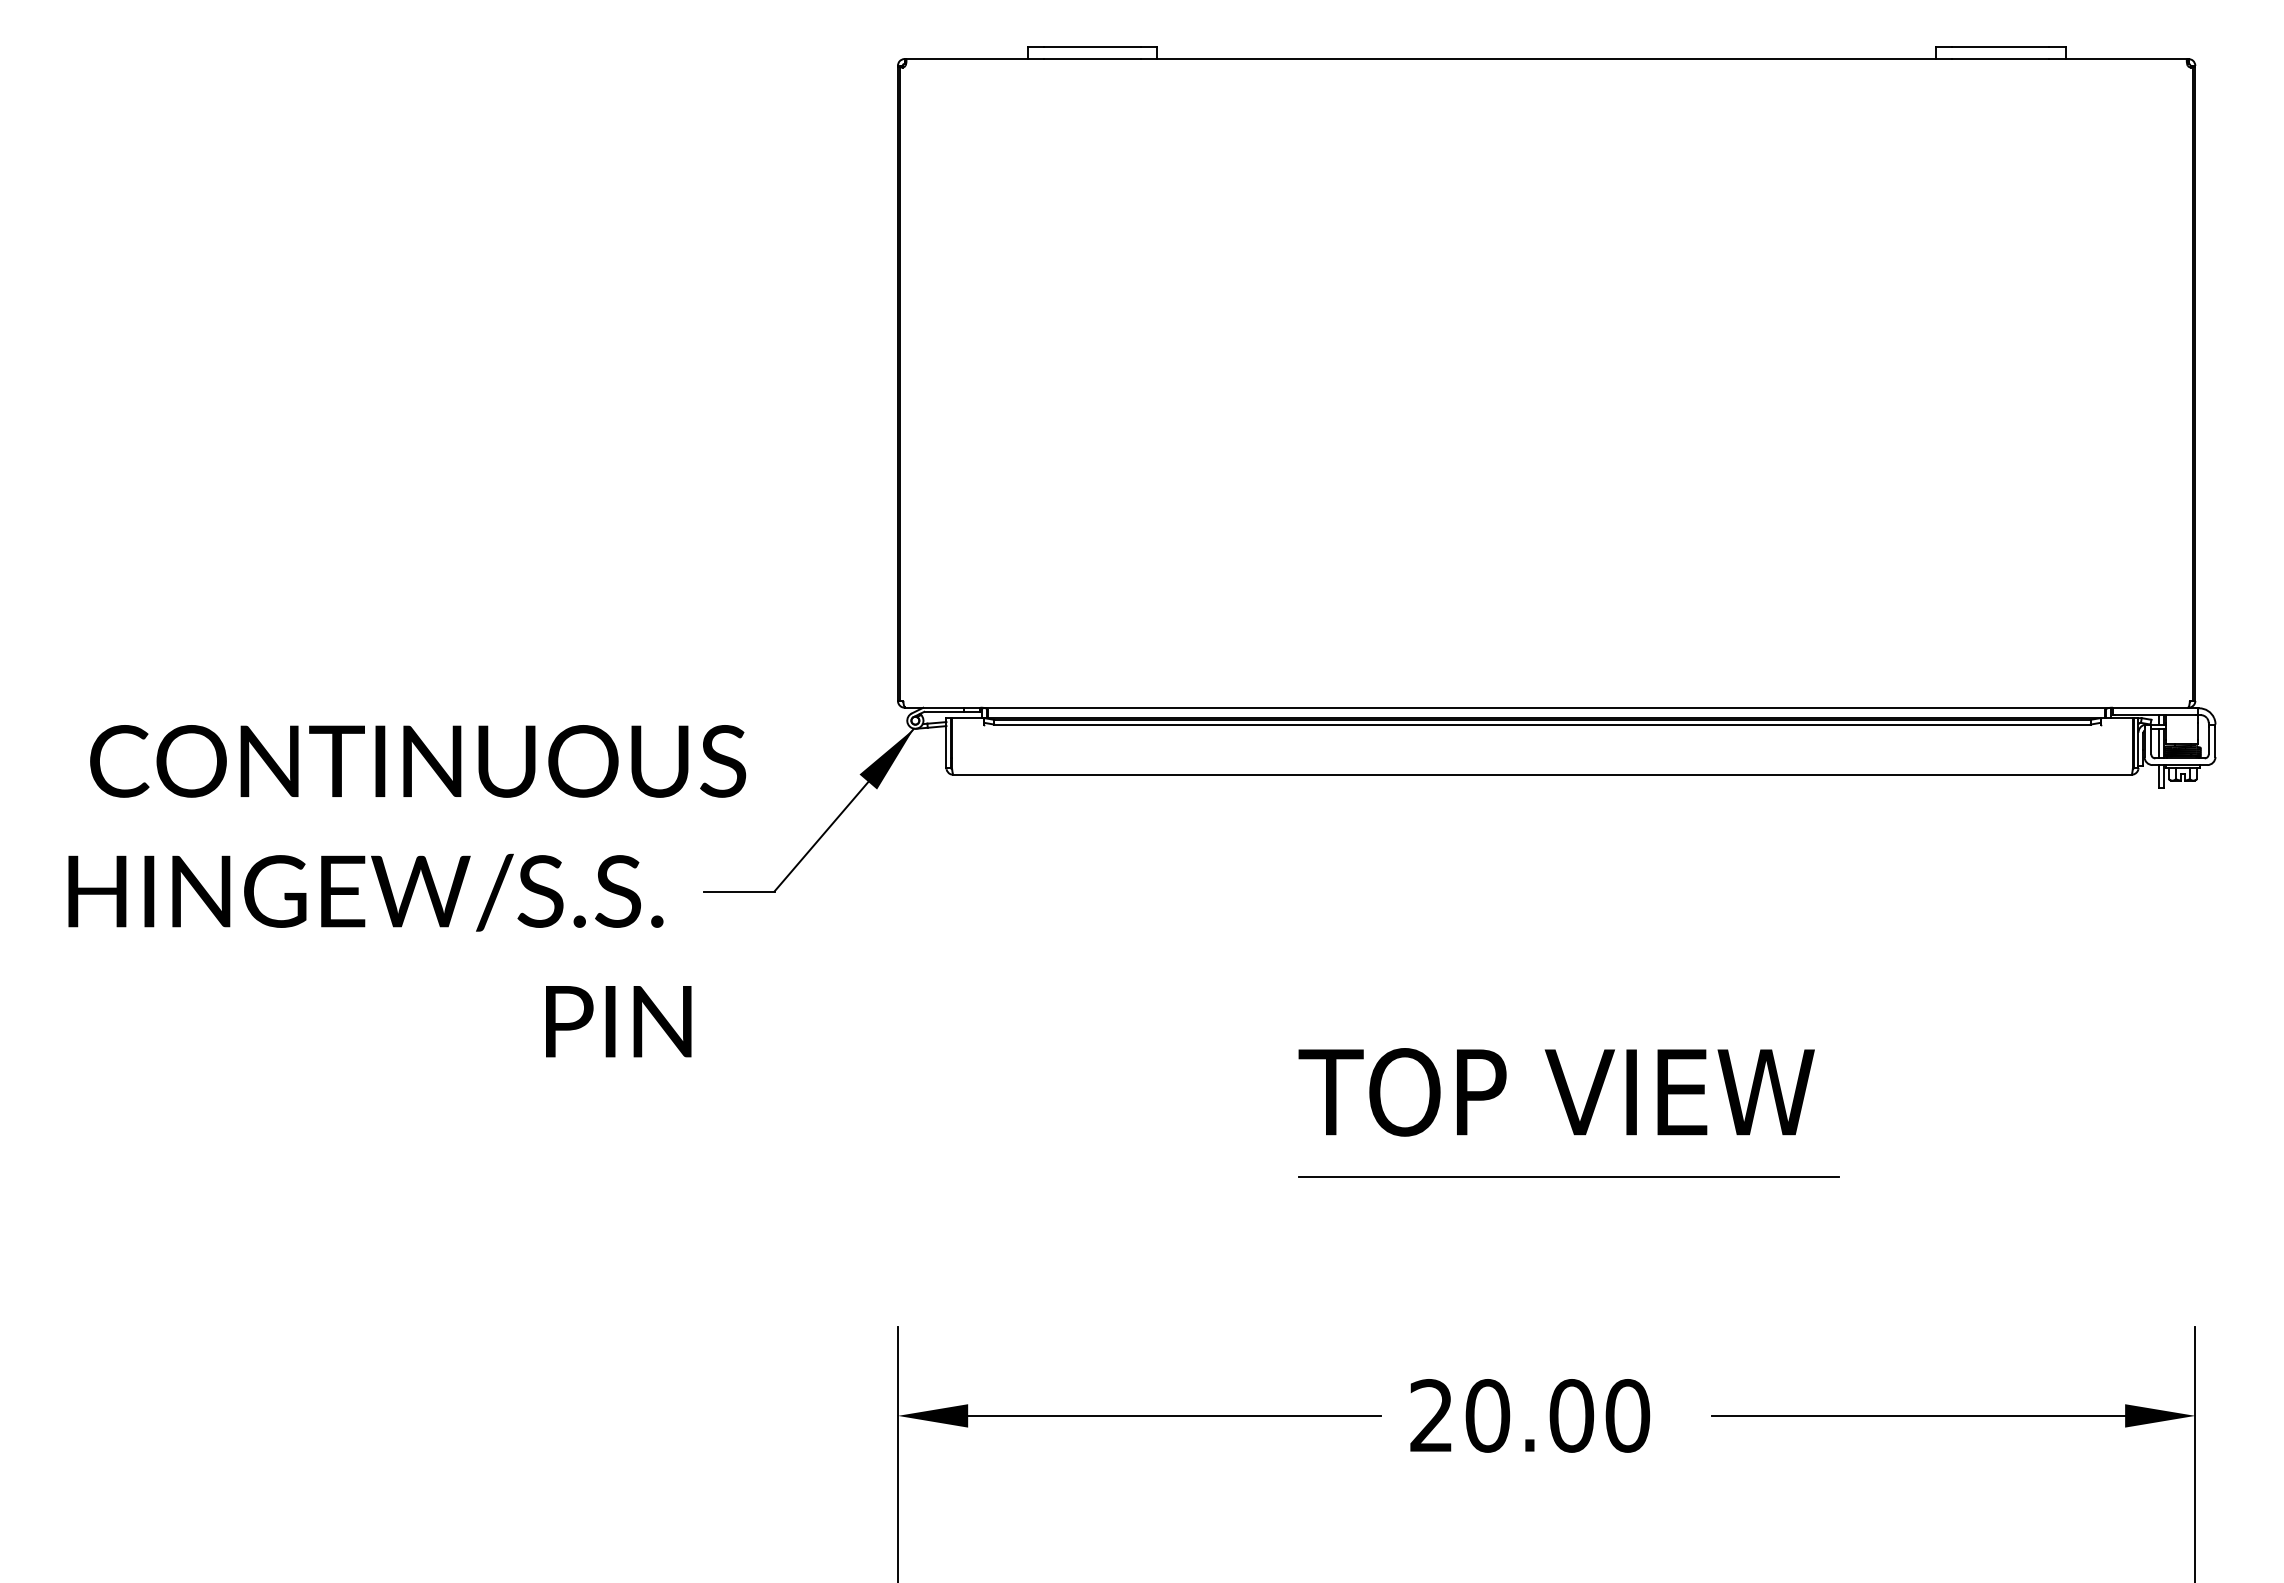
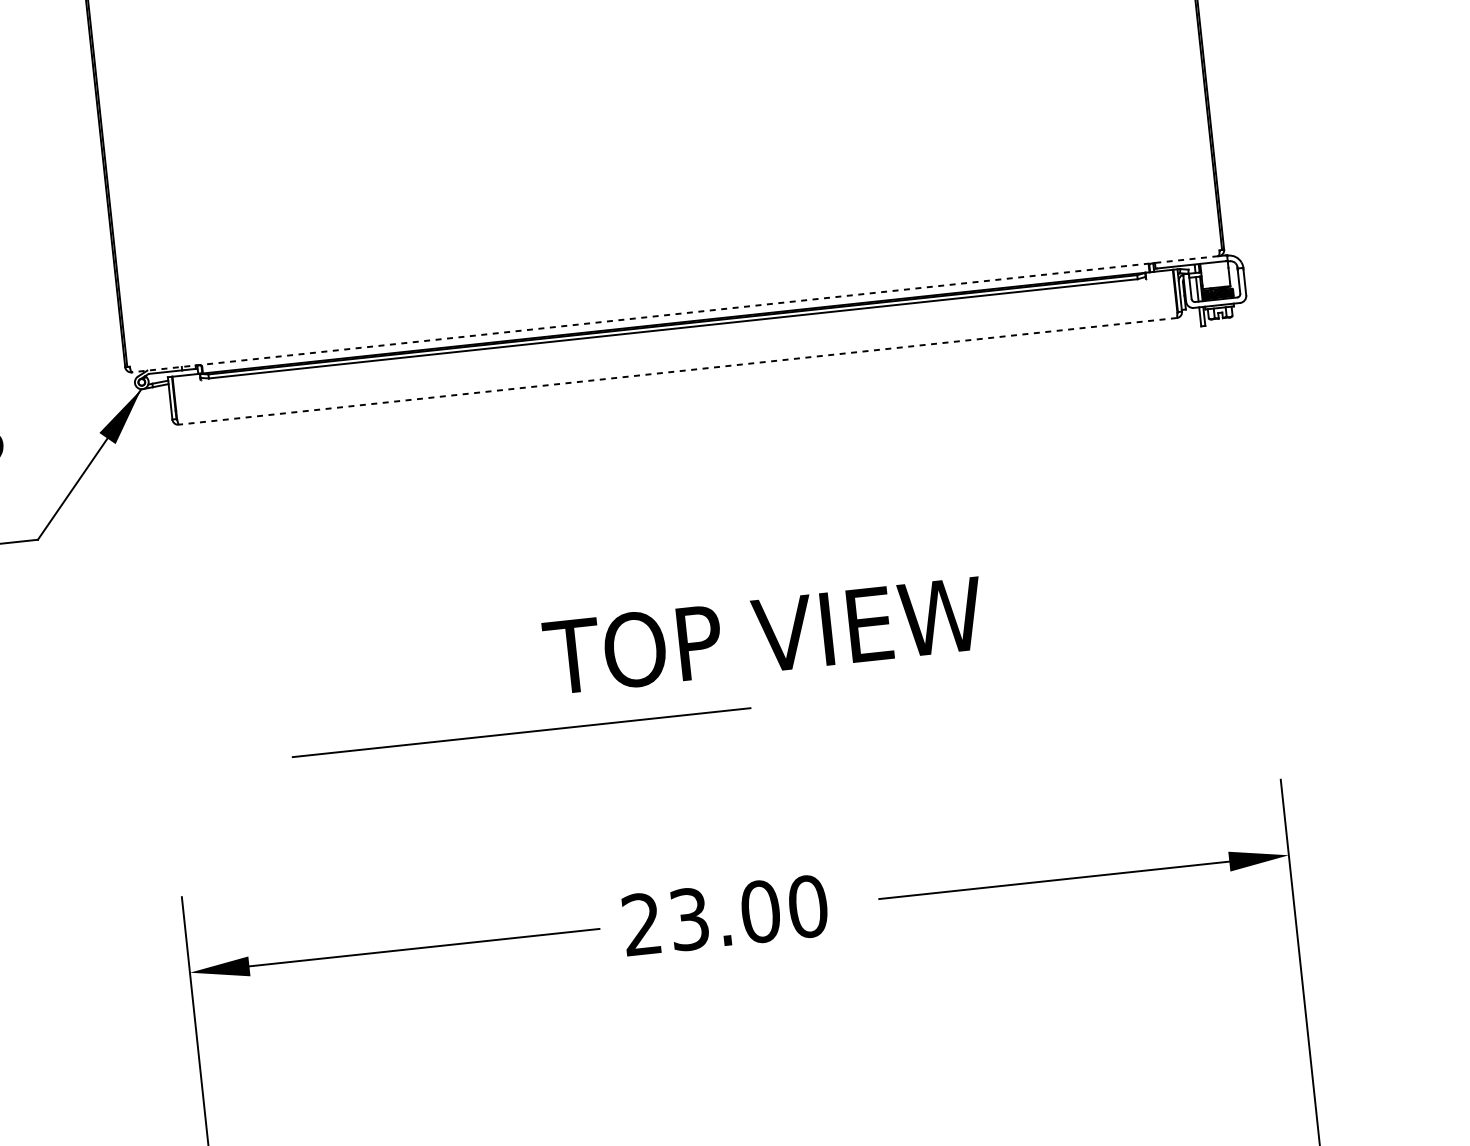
line: (1546, 707) -> (675, 314), solid -> dashed
line: (1541, 774) -> (676, 371), solid -> dashed
text: (1556, 1092) -> (763, 636), moved
line: (1568, 1176) -> (521, 732), moved
text: (1487, 1415) -> (689, 919), 20.00 -> 23.00

